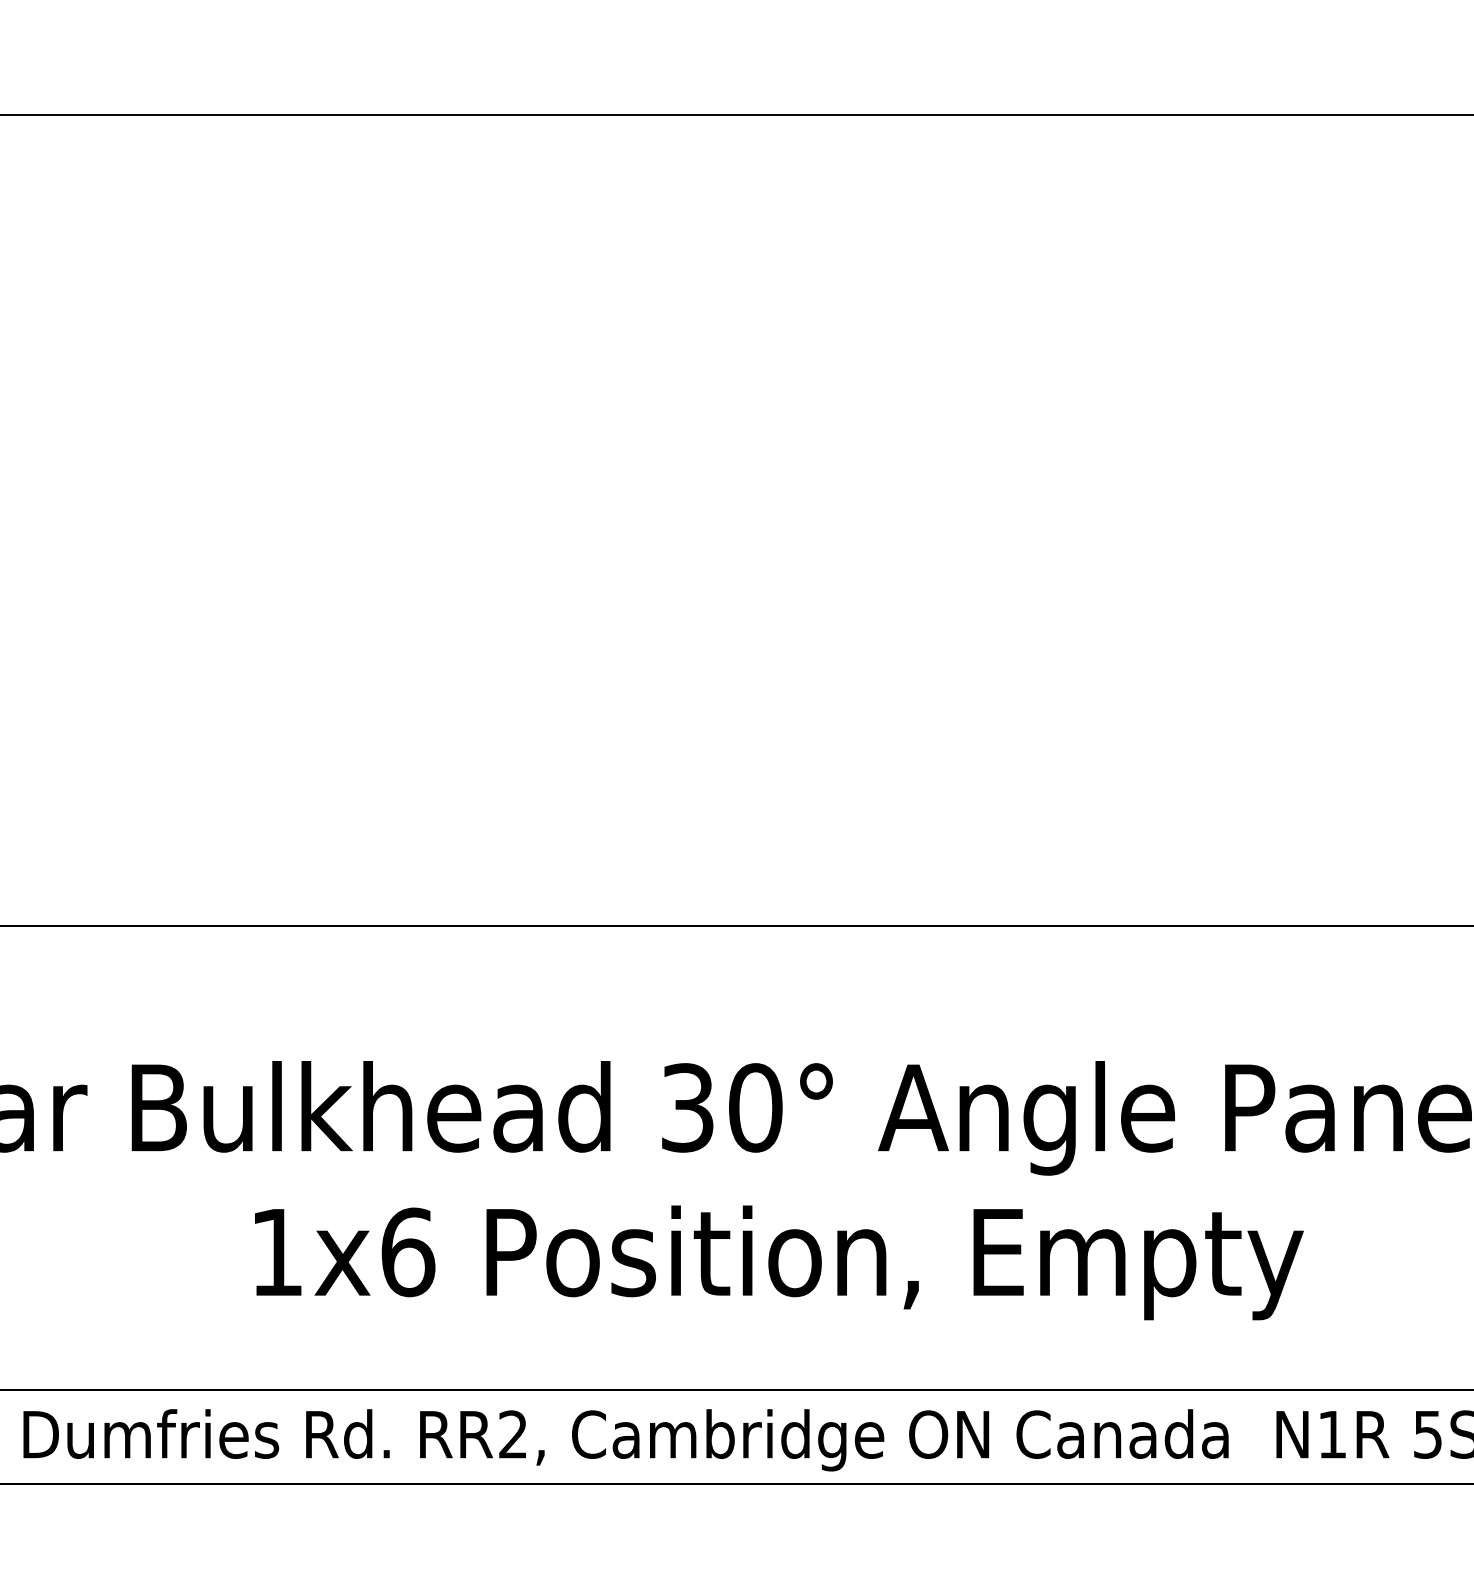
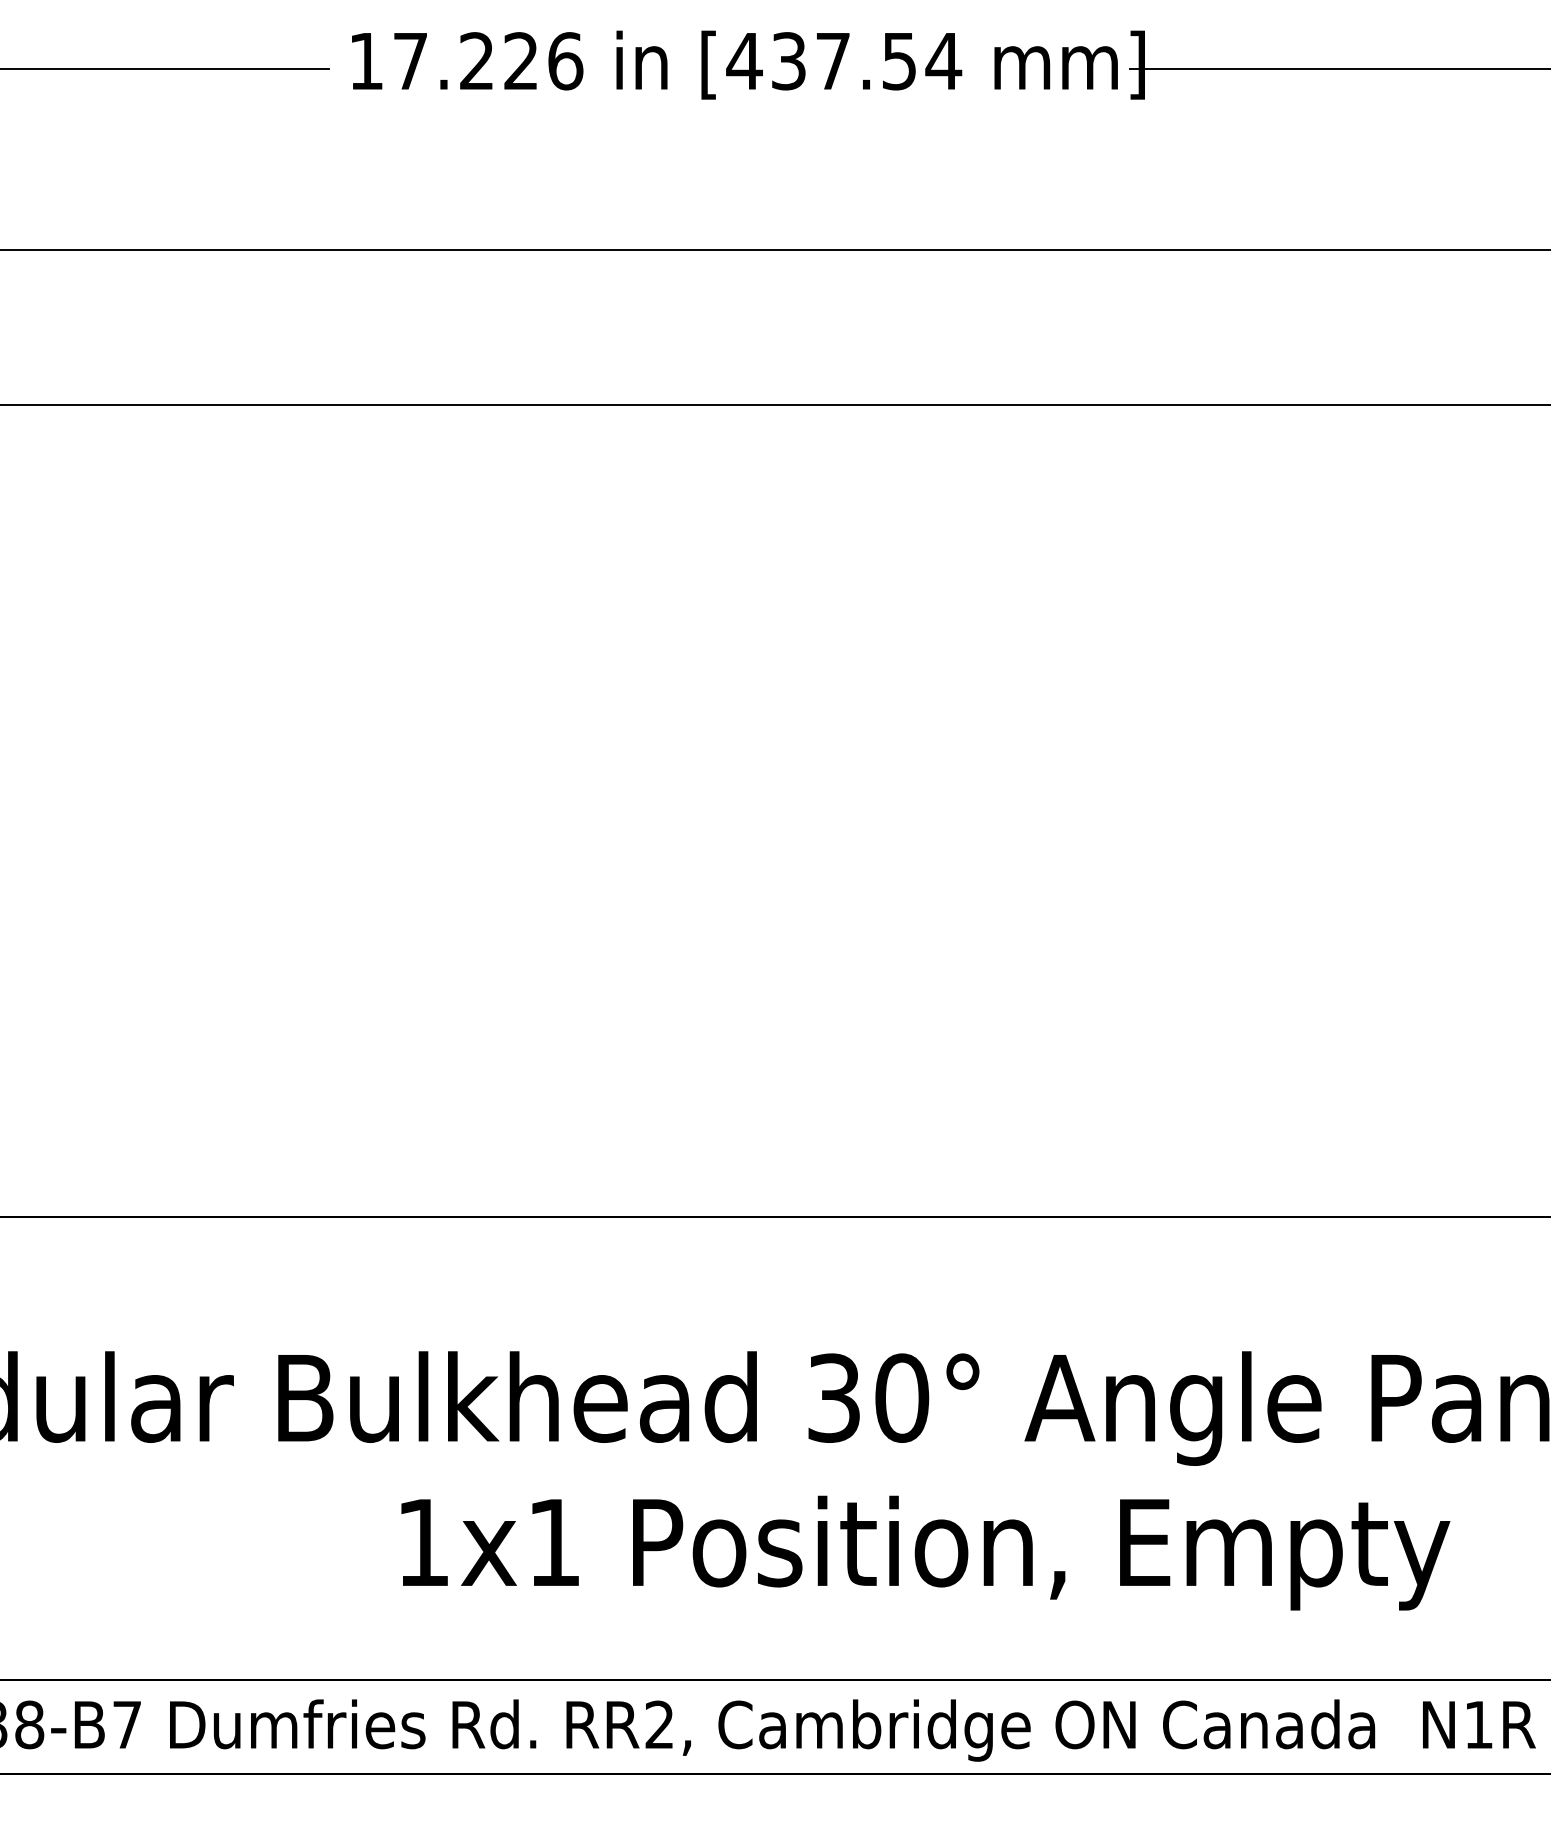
text: (408, 1252) -> (554, 1542), 1x6 -> 1x1

